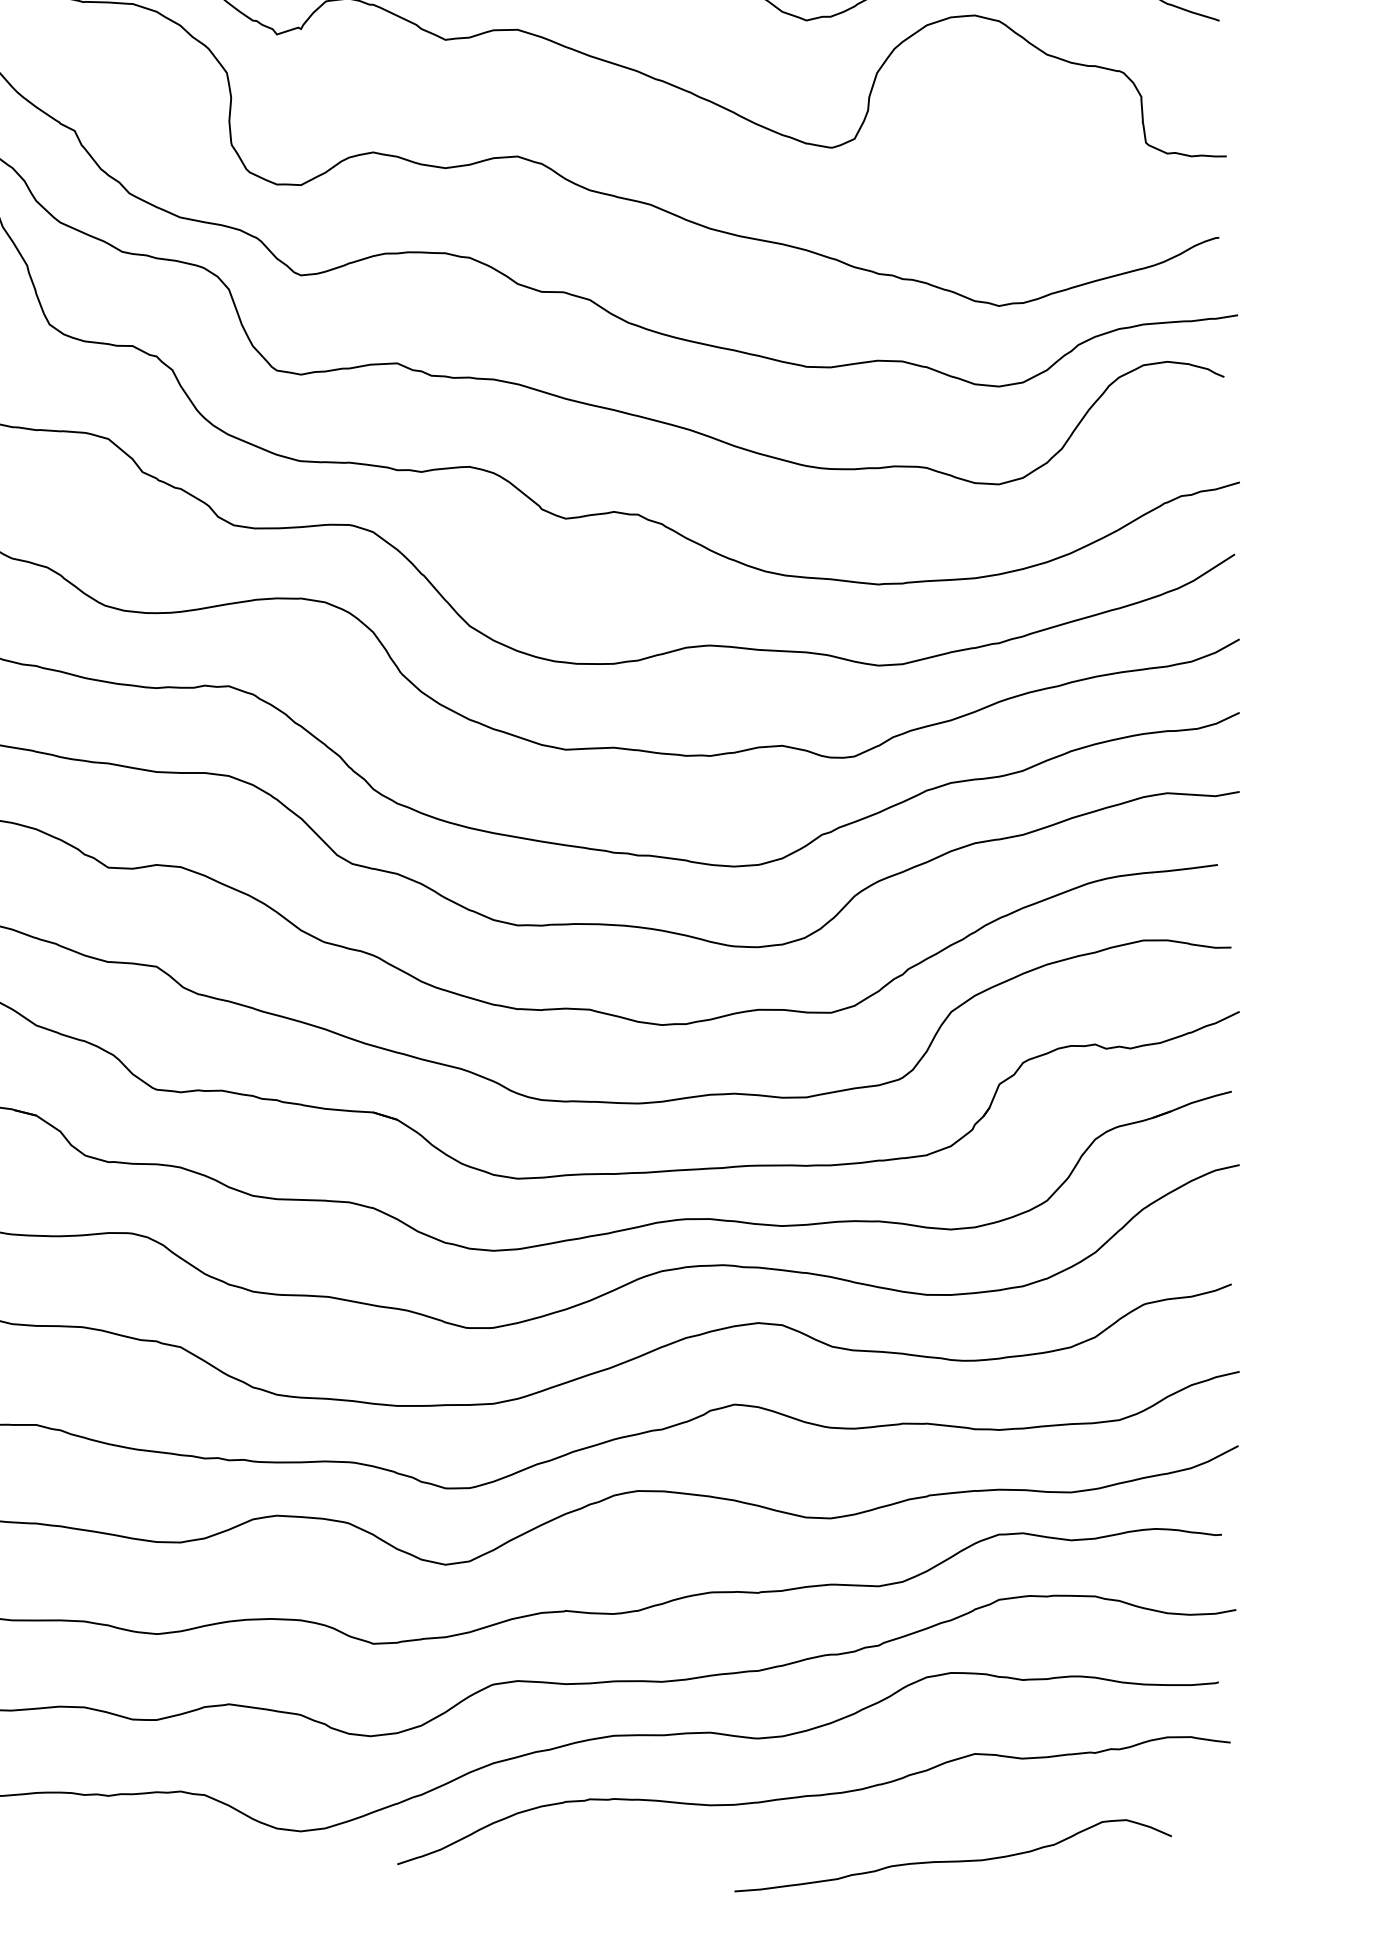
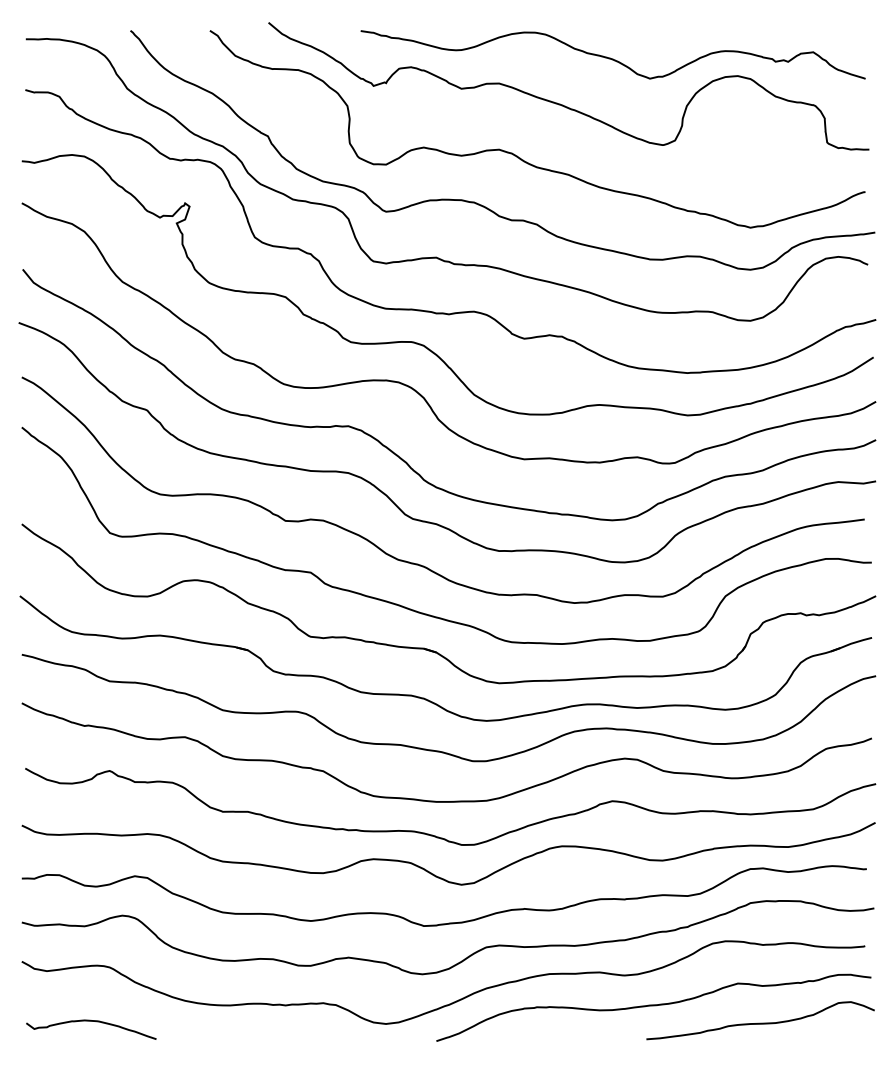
curve: (953, 1859) -> (760, 1022), moved

